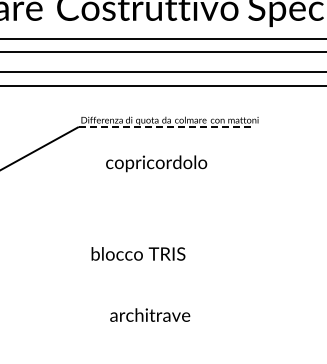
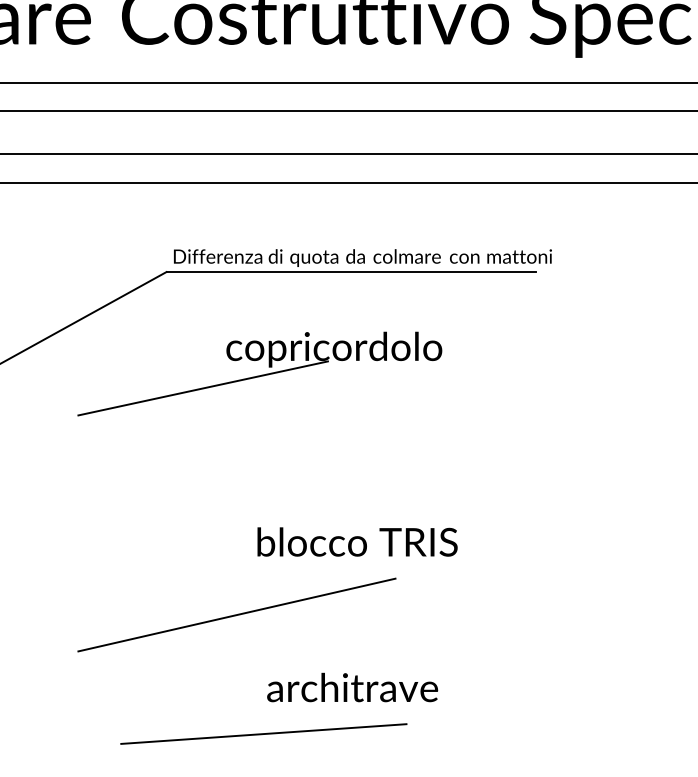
line: (164, 127) -> (351, 272), dashed -> solid
line: (94, 181) -> (201, 387), added
text: (138, 253) -> (357, 541), moved
line: (110, 288) -> (235, 615), added
text: (150, 314) -> (353, 686), moved
line: (123, 343) -> (263, 733), added

